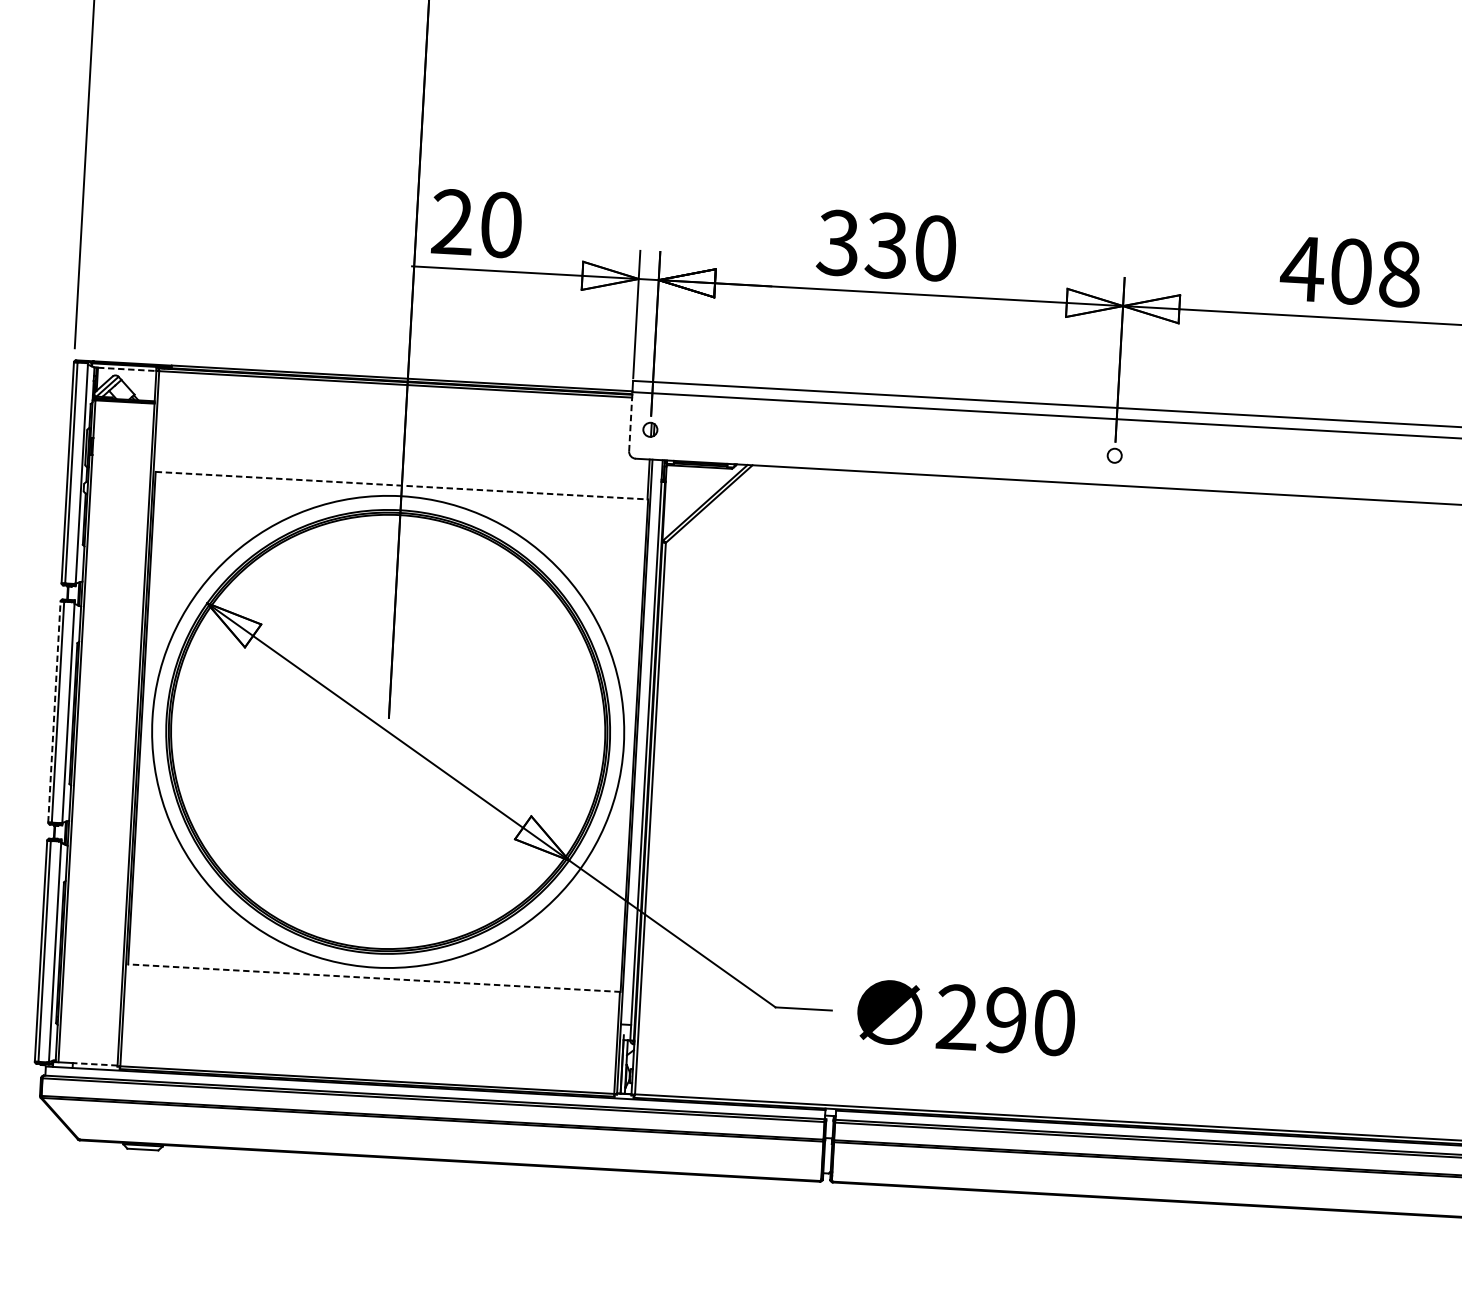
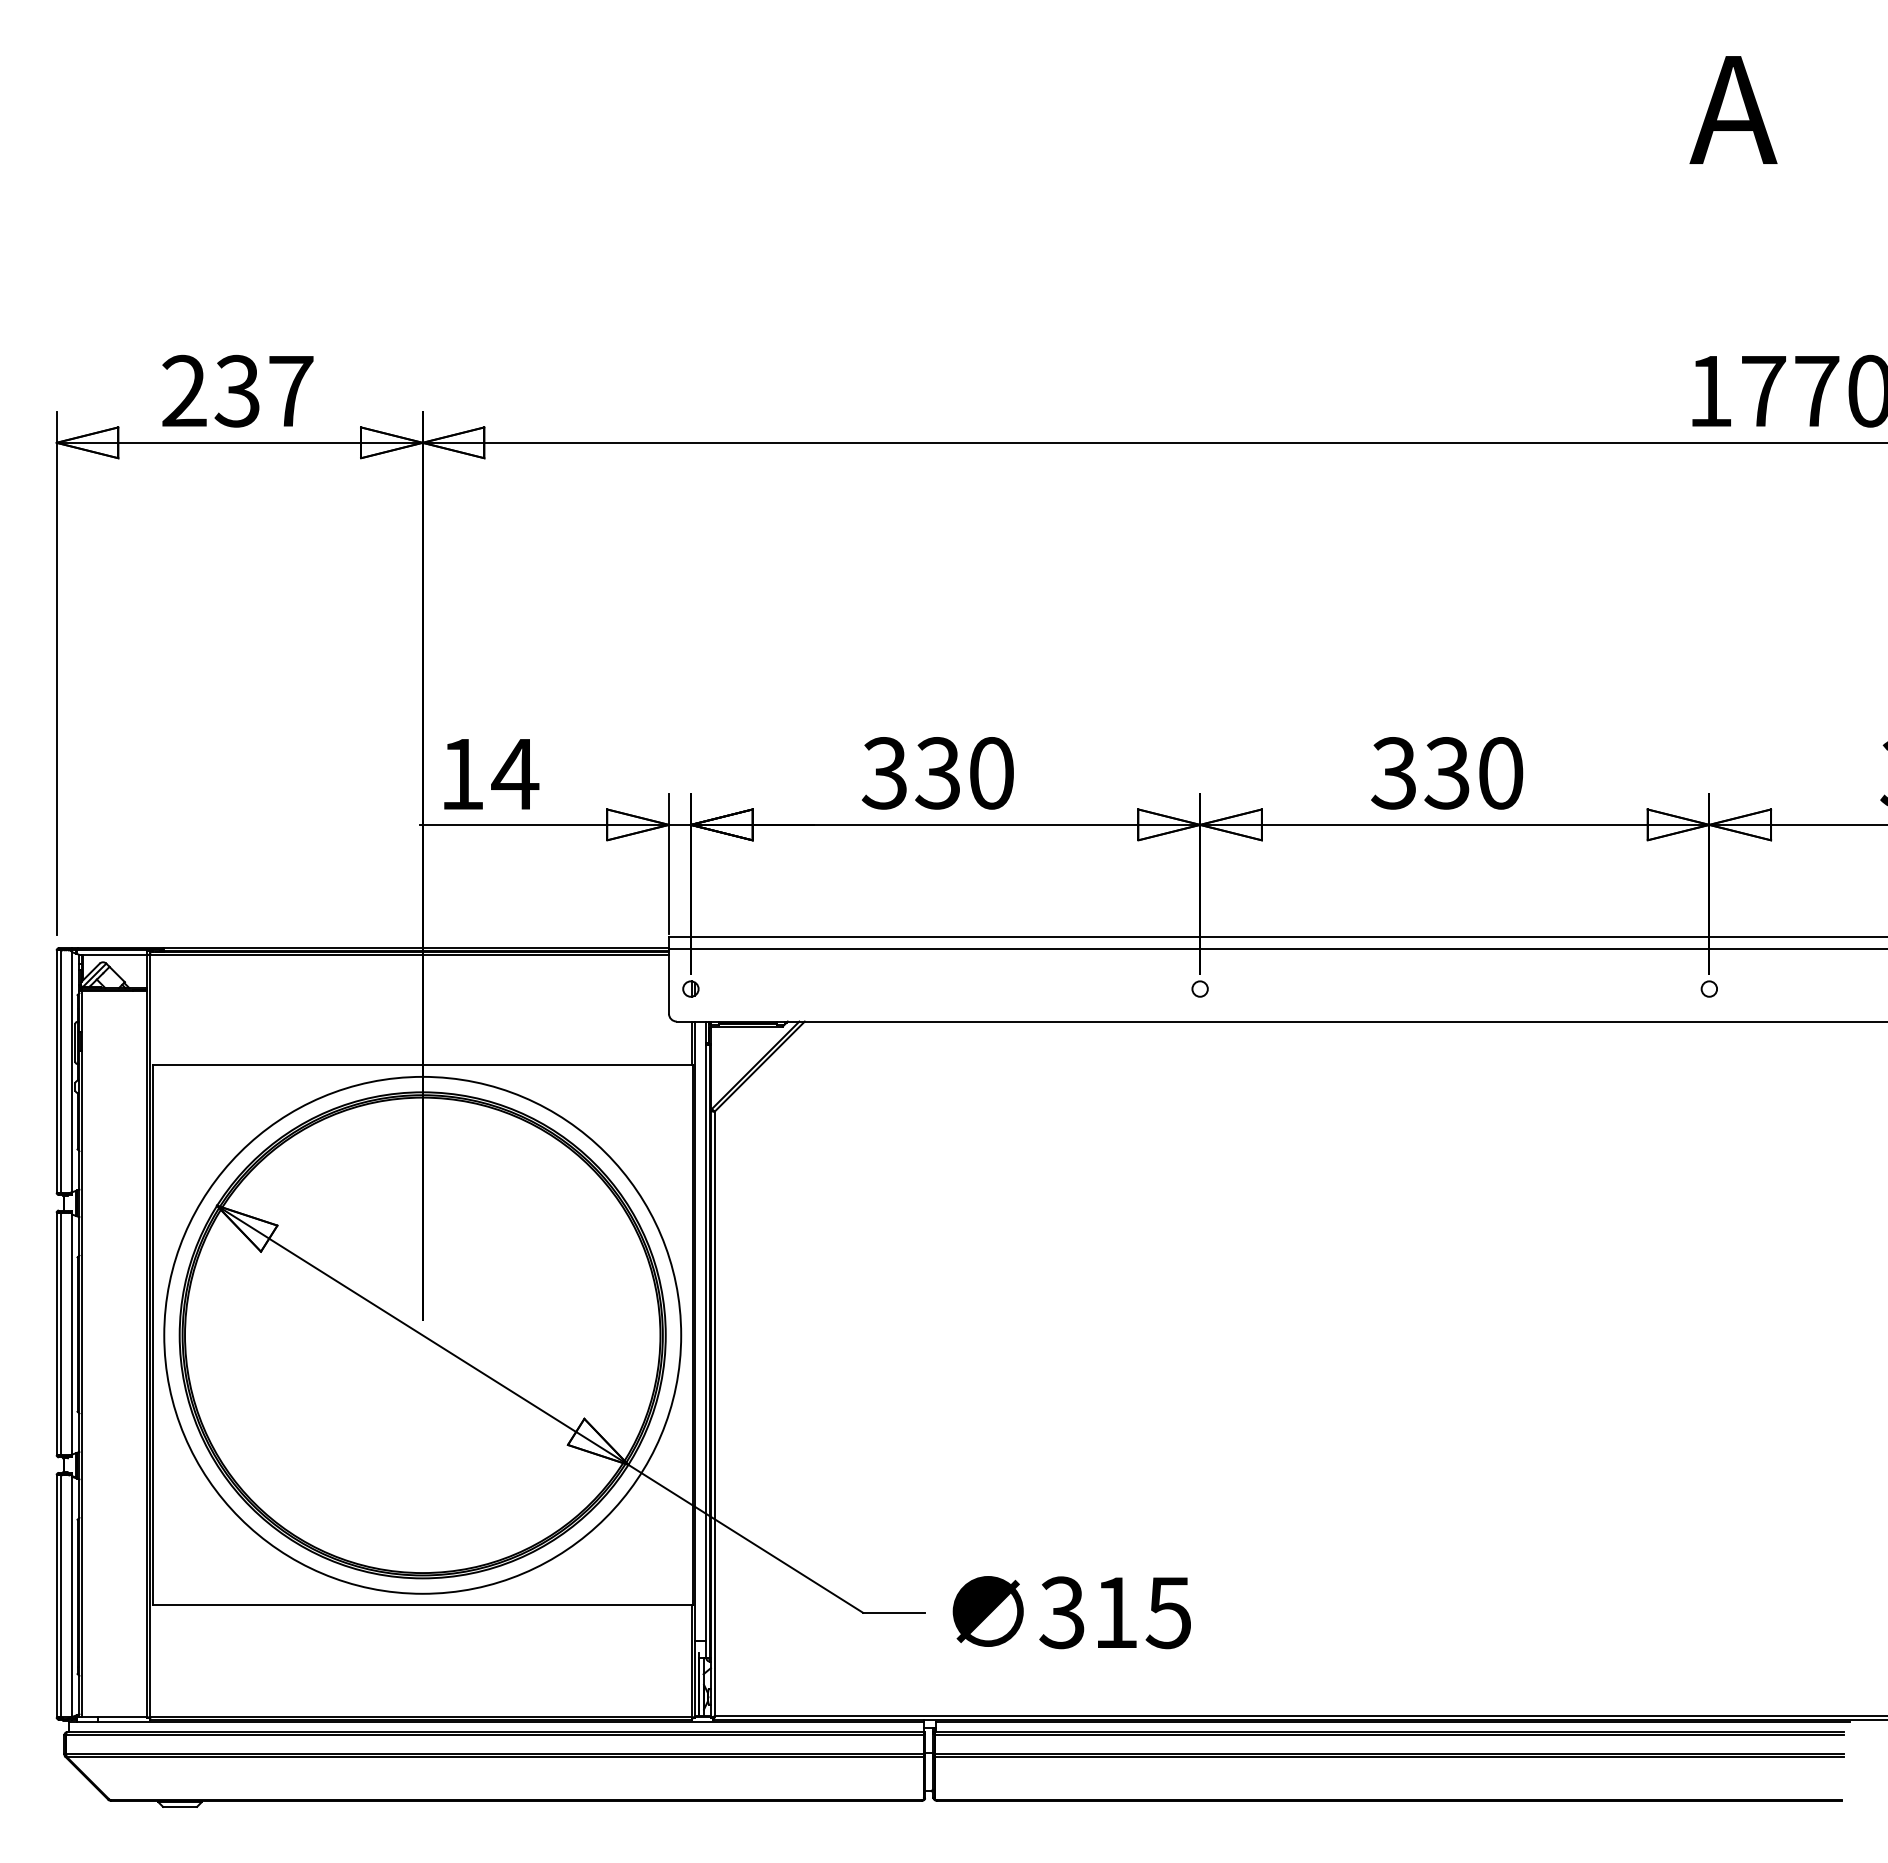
text: (477, 222) -> (489, 773), 20 -> 14
text: (1350, 271) -> (1446, 773), 408 -> 330
line: (127, 368) -> (115, 954), dashed -> solid
line: (631, 420) -> (669, 980), dashed -> solid
line: (402, 485) -> (423, 1065), dashed -> solid
line: (54, 711) -> (56, 1333), dashed -> solid
line: (374, 978) -> (422, 1605), dashed -> solid
text: (1005, 1019) -> (1115, 1612), 290 -> 315
line: (94, 1064) -> (122, 1716), dashed -> solid

